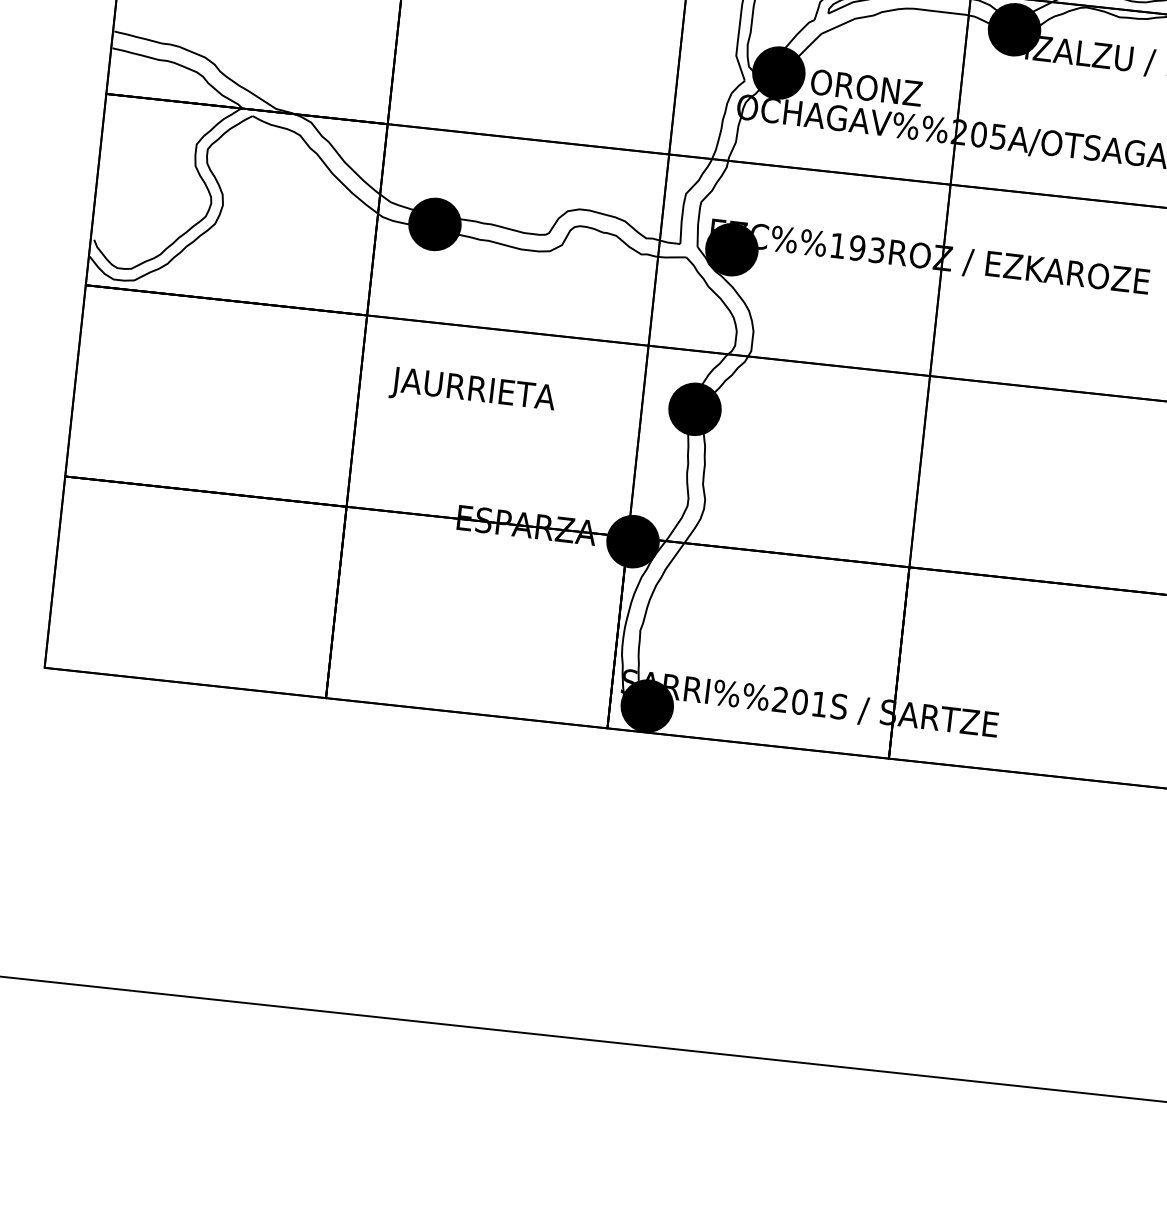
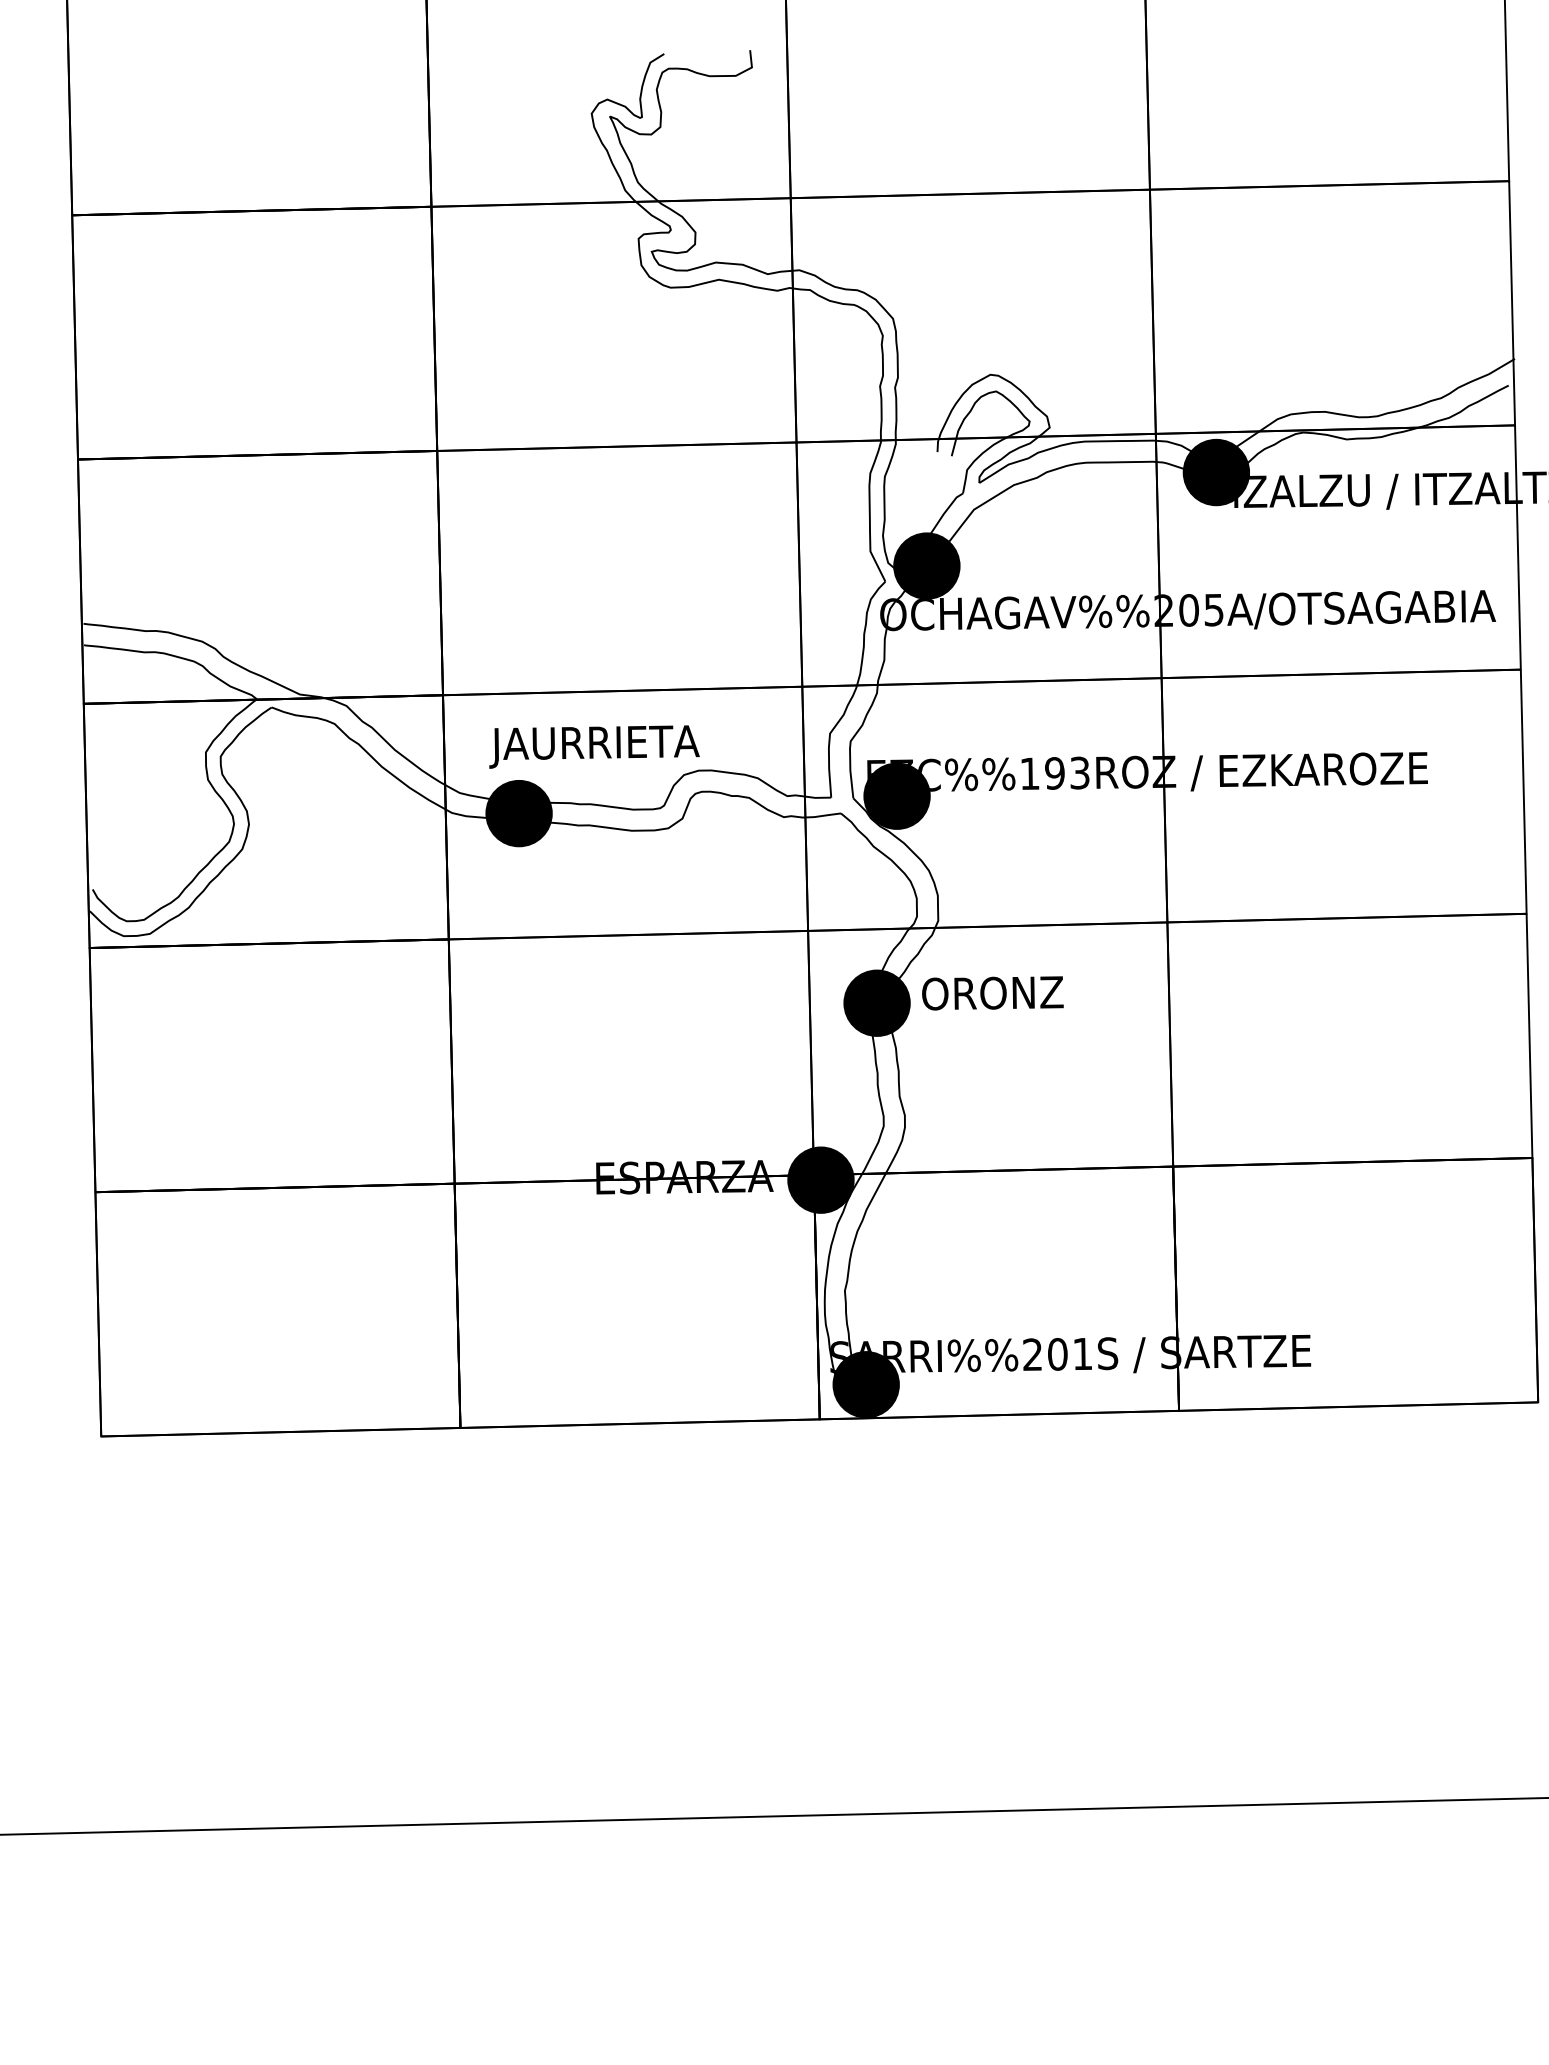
text: (866, 88) -> (992, 993), moved
text: (472, 391) -> (594, 746), moved

